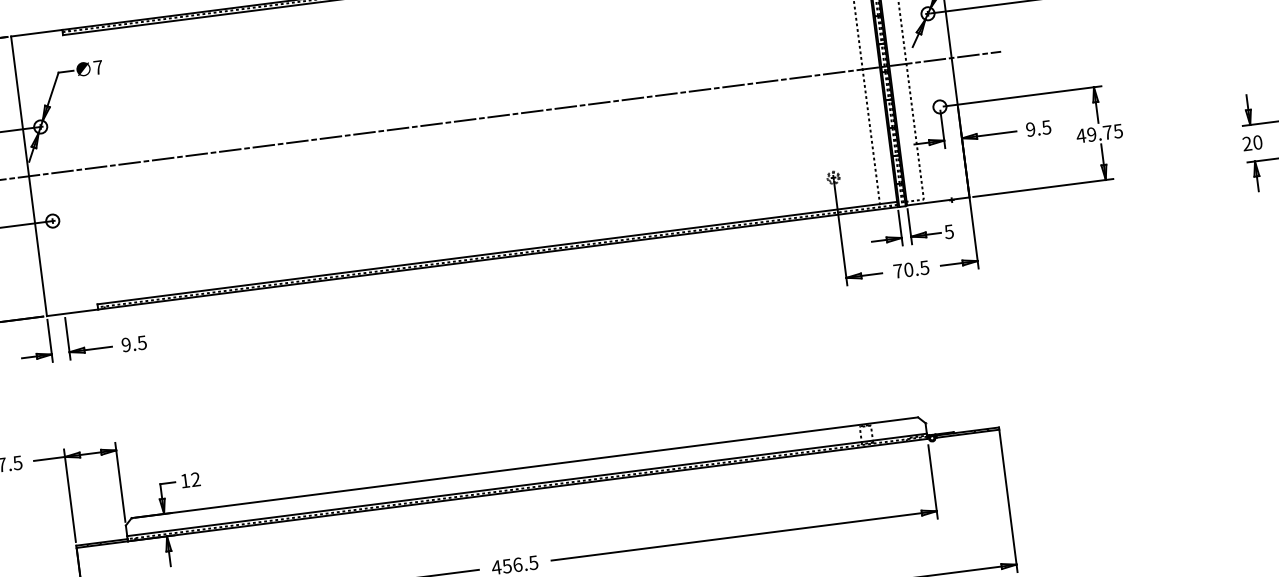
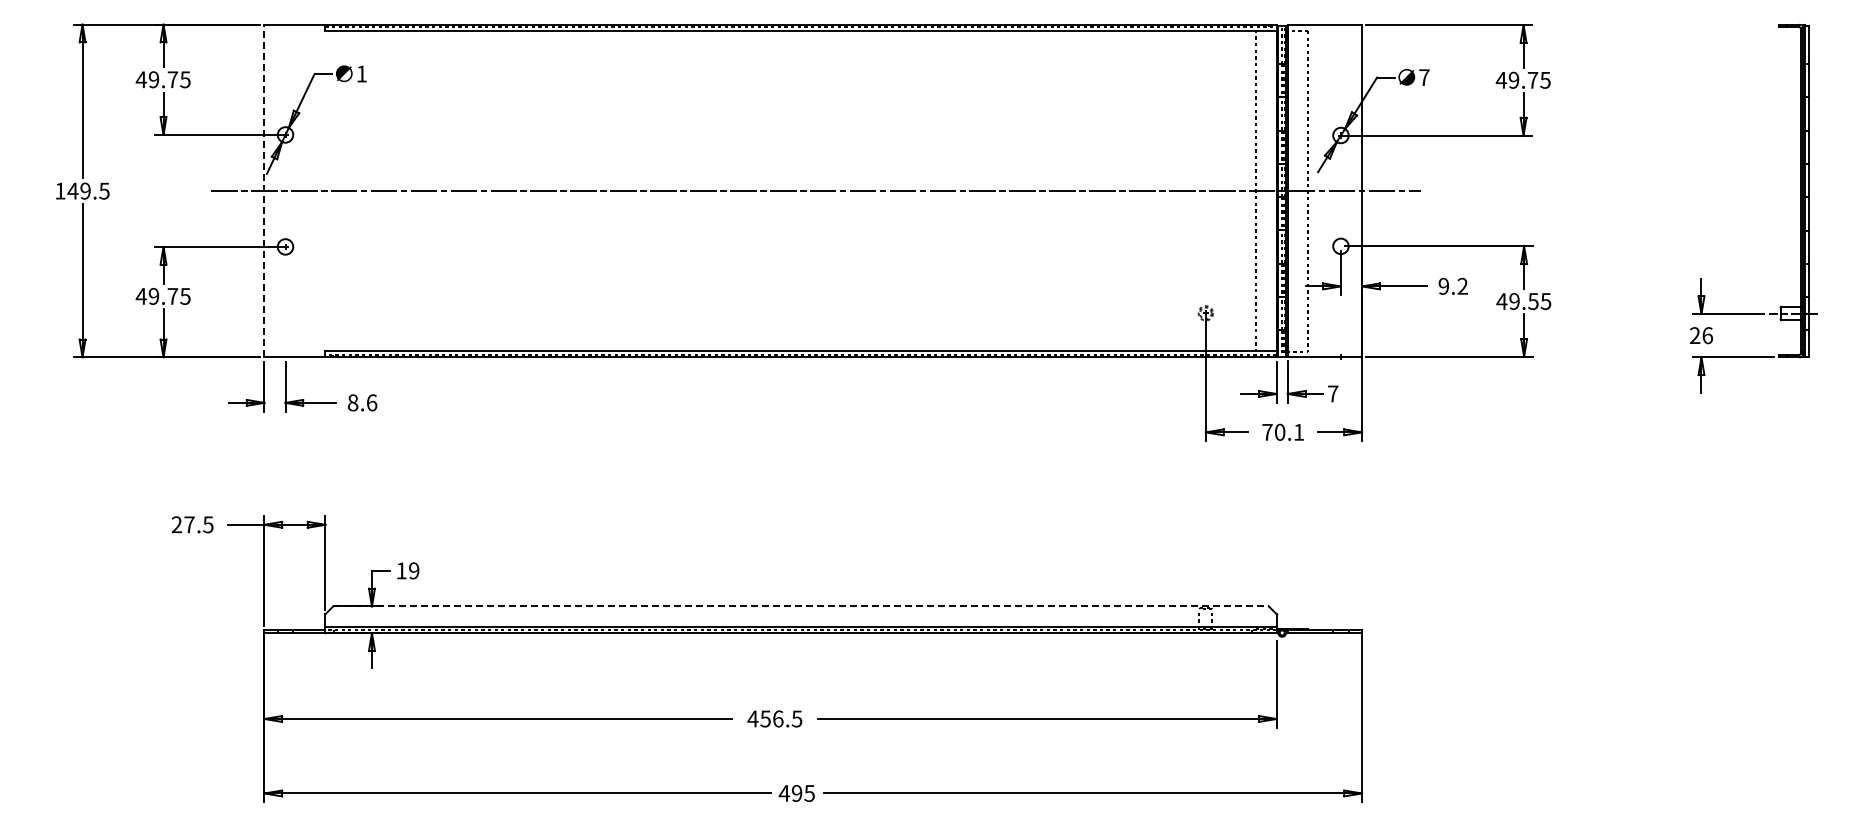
text: (97, 67) -> (361, 73), 7 -> 1
text: (1046, 126) -> (1462, 285), 9.5 -> 9.2
text: (1107, 132) -> (1533, 301), 49.75 -> 49.55
text: (1257, 142) -> (1707, 335), 20 -> 26
line: (29, 175) -> (264, 190), solid -> dashed
text: (948, 231) -> (1332, 393), 5 -> 7
text: (924, 268) -> (1298, 432), 70.5 -> 70.1
text: (134, 343) -> (362, 402), 9.5 -> 8.6
line: (525, 467) -> (801, 606), solid -> dashed
text: (196, 480) -> (414, 571), 12 -> 19

